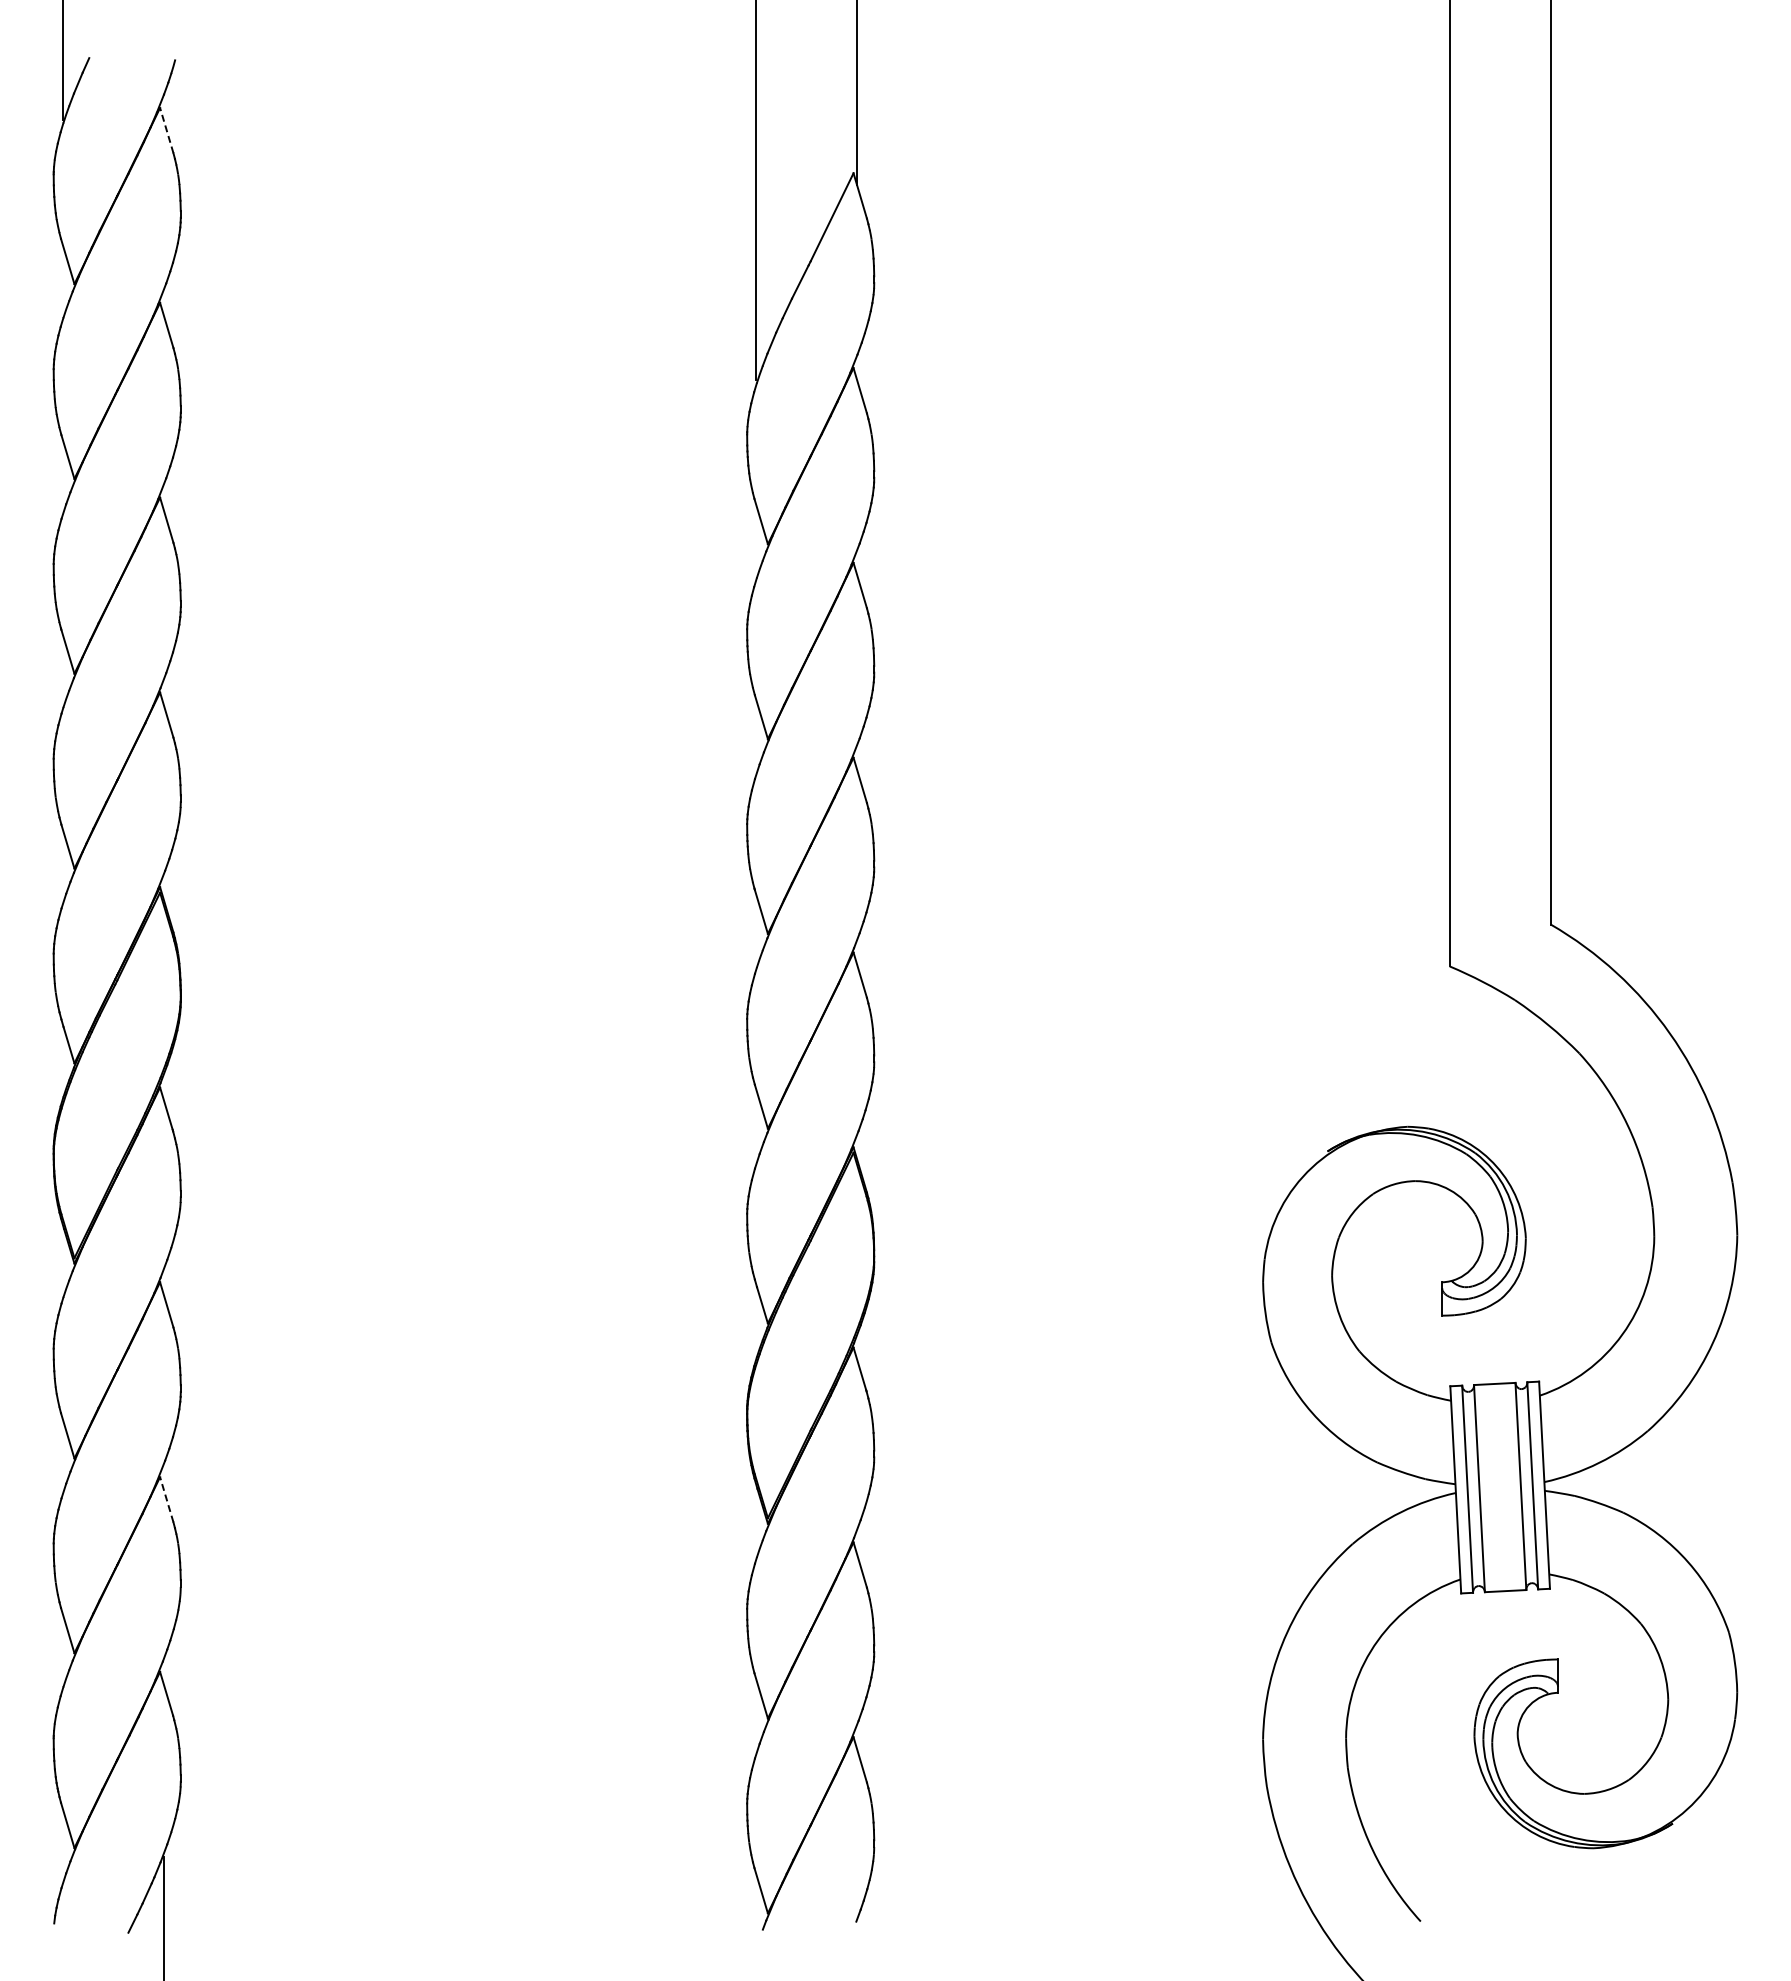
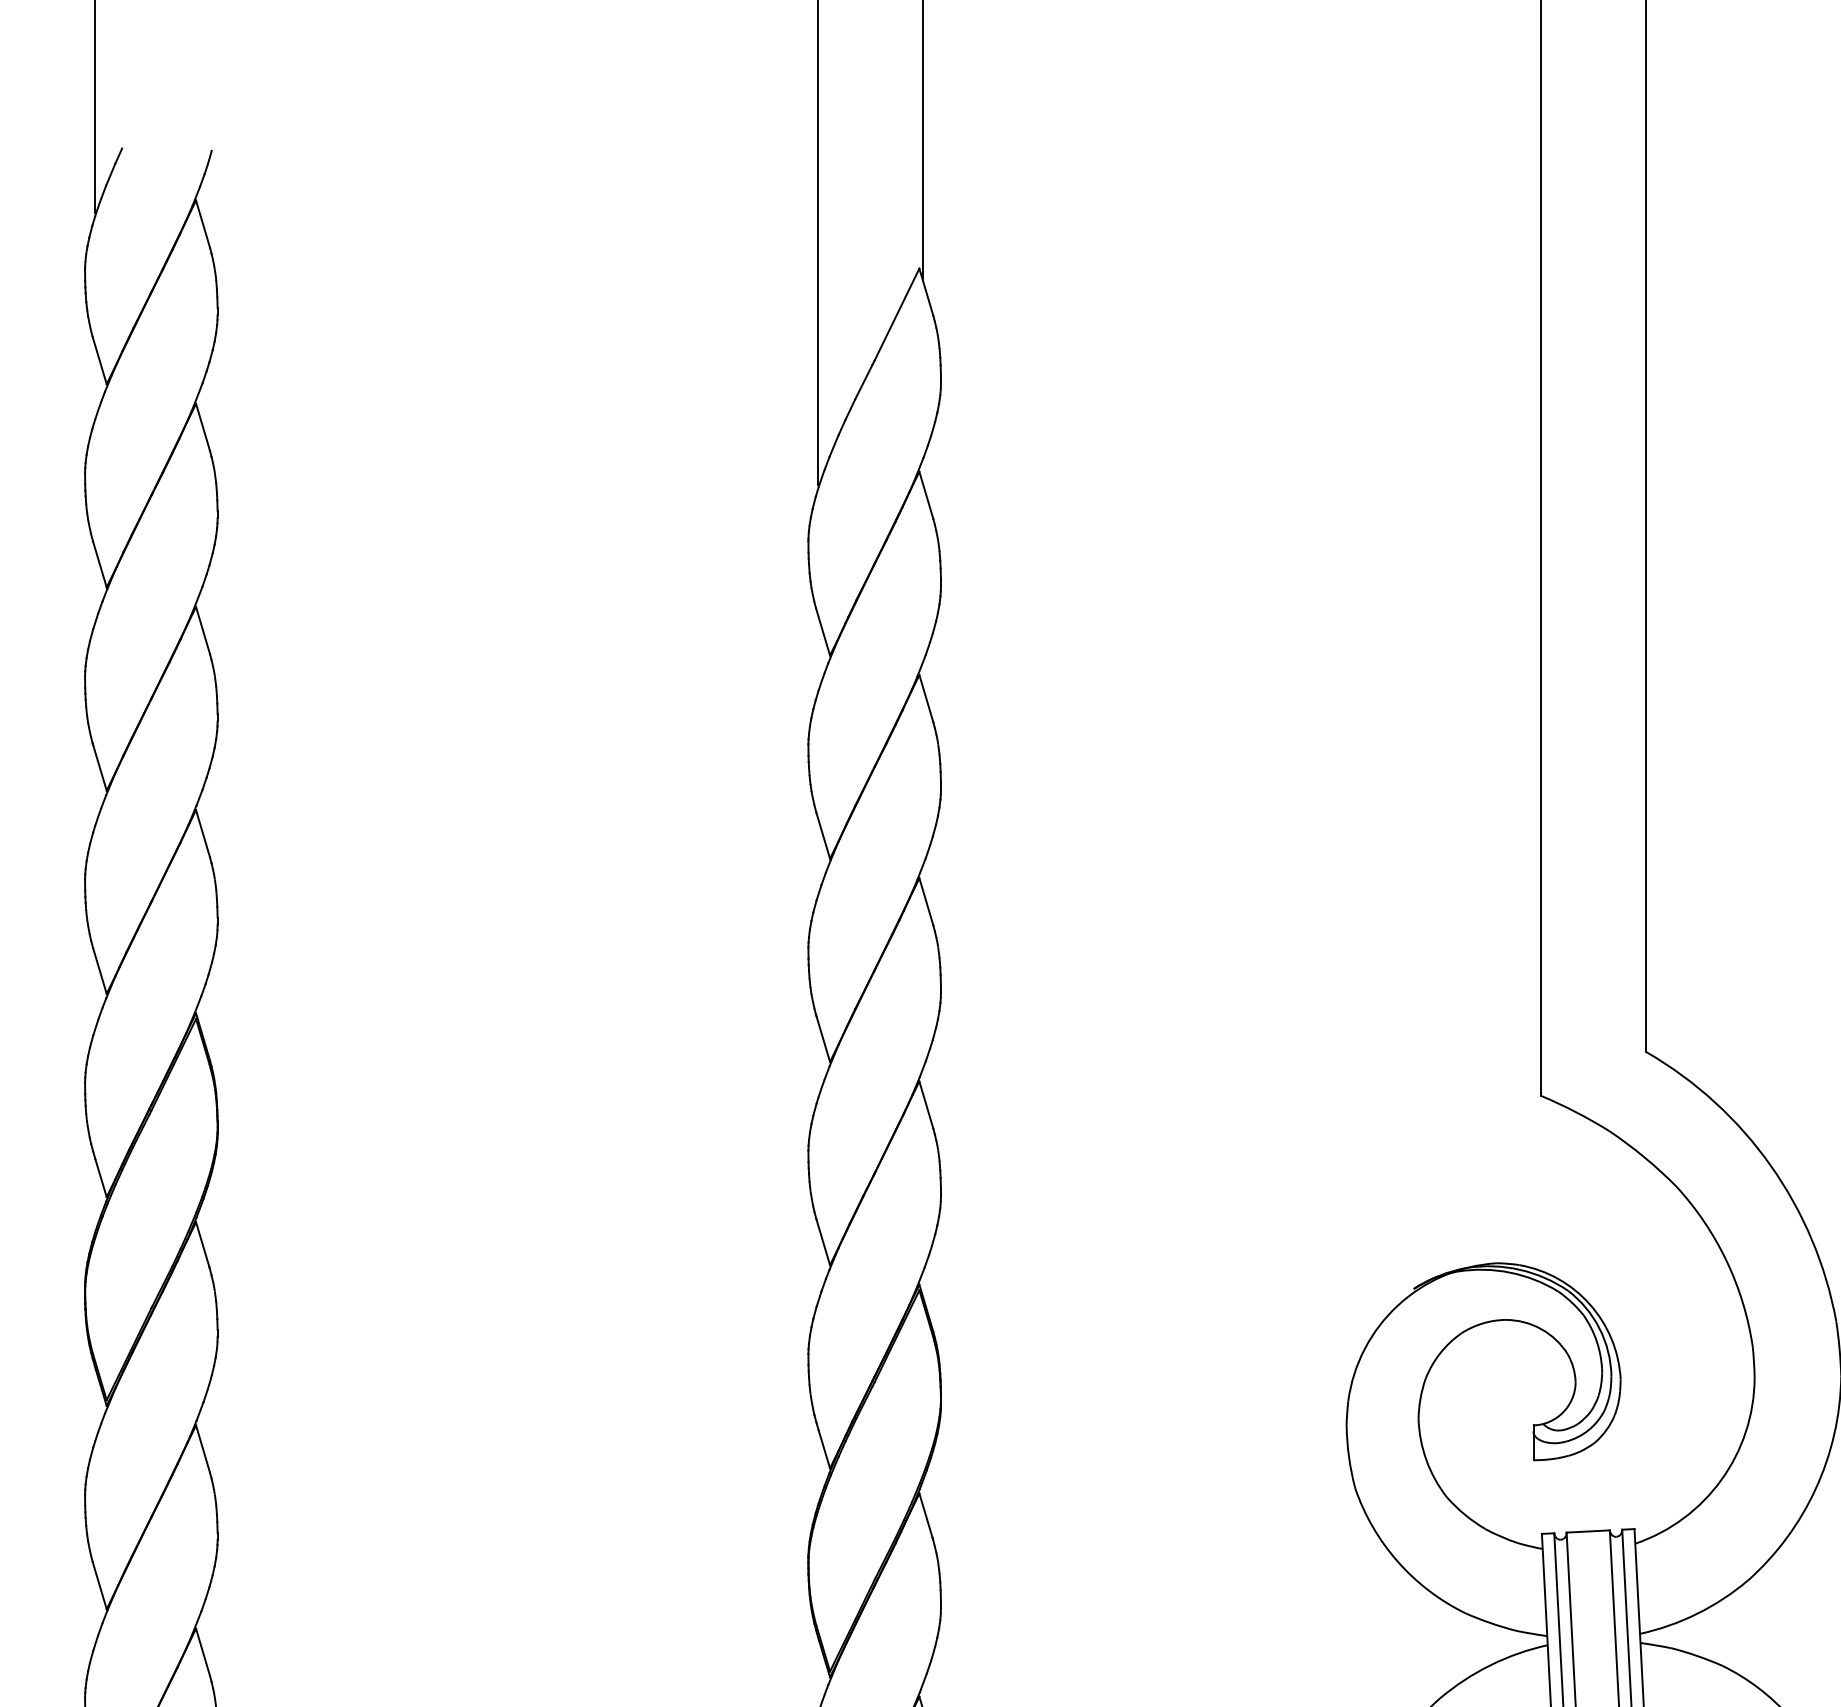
line: (166, 130) -> (202, 223), dashed -> solid
line: (166, 1499) -> (202, 1652), dashed -> solid

